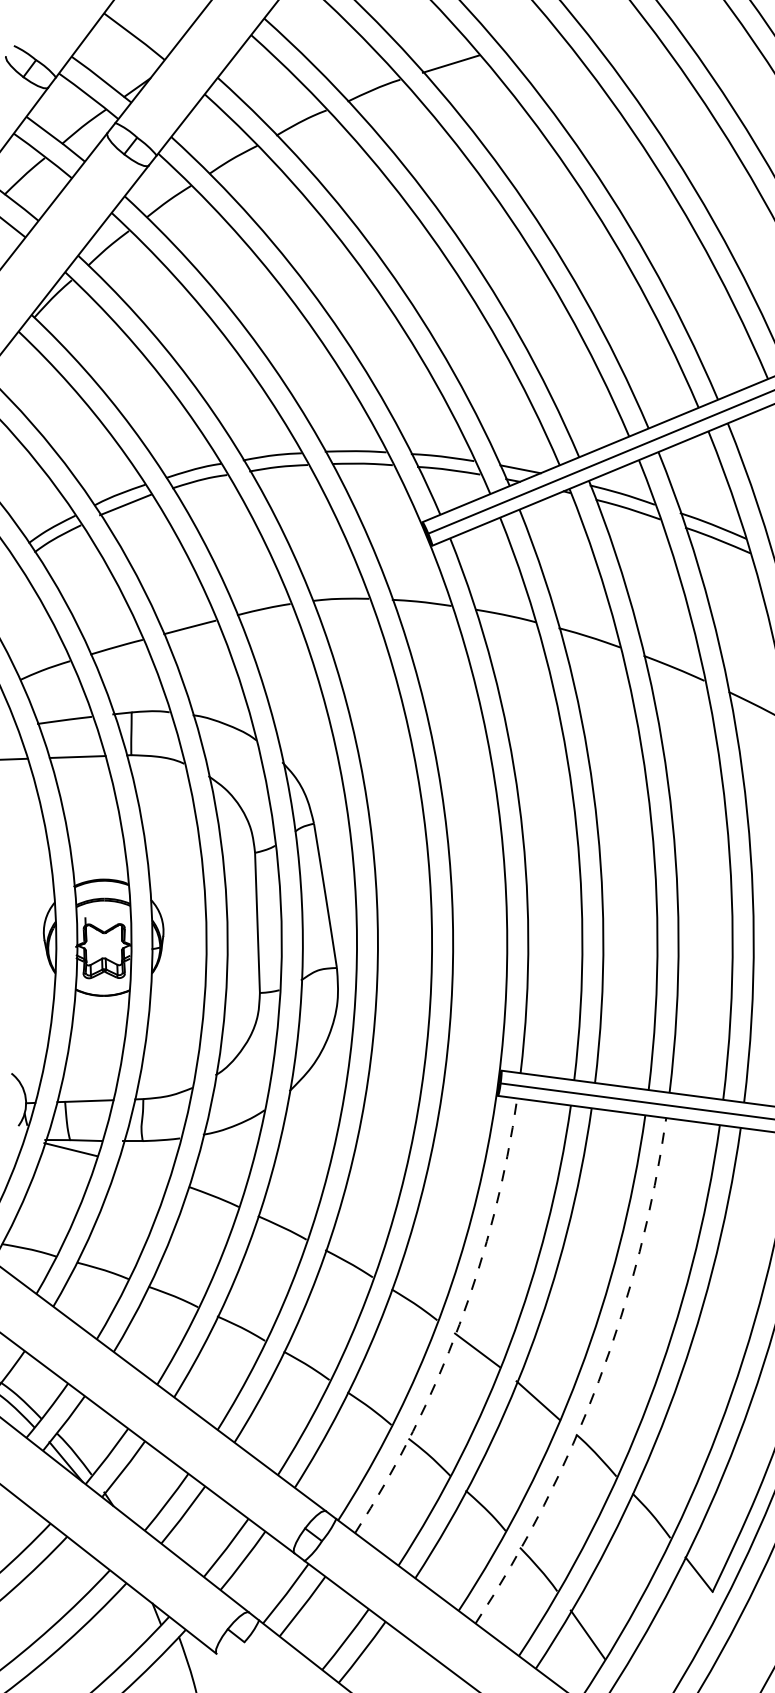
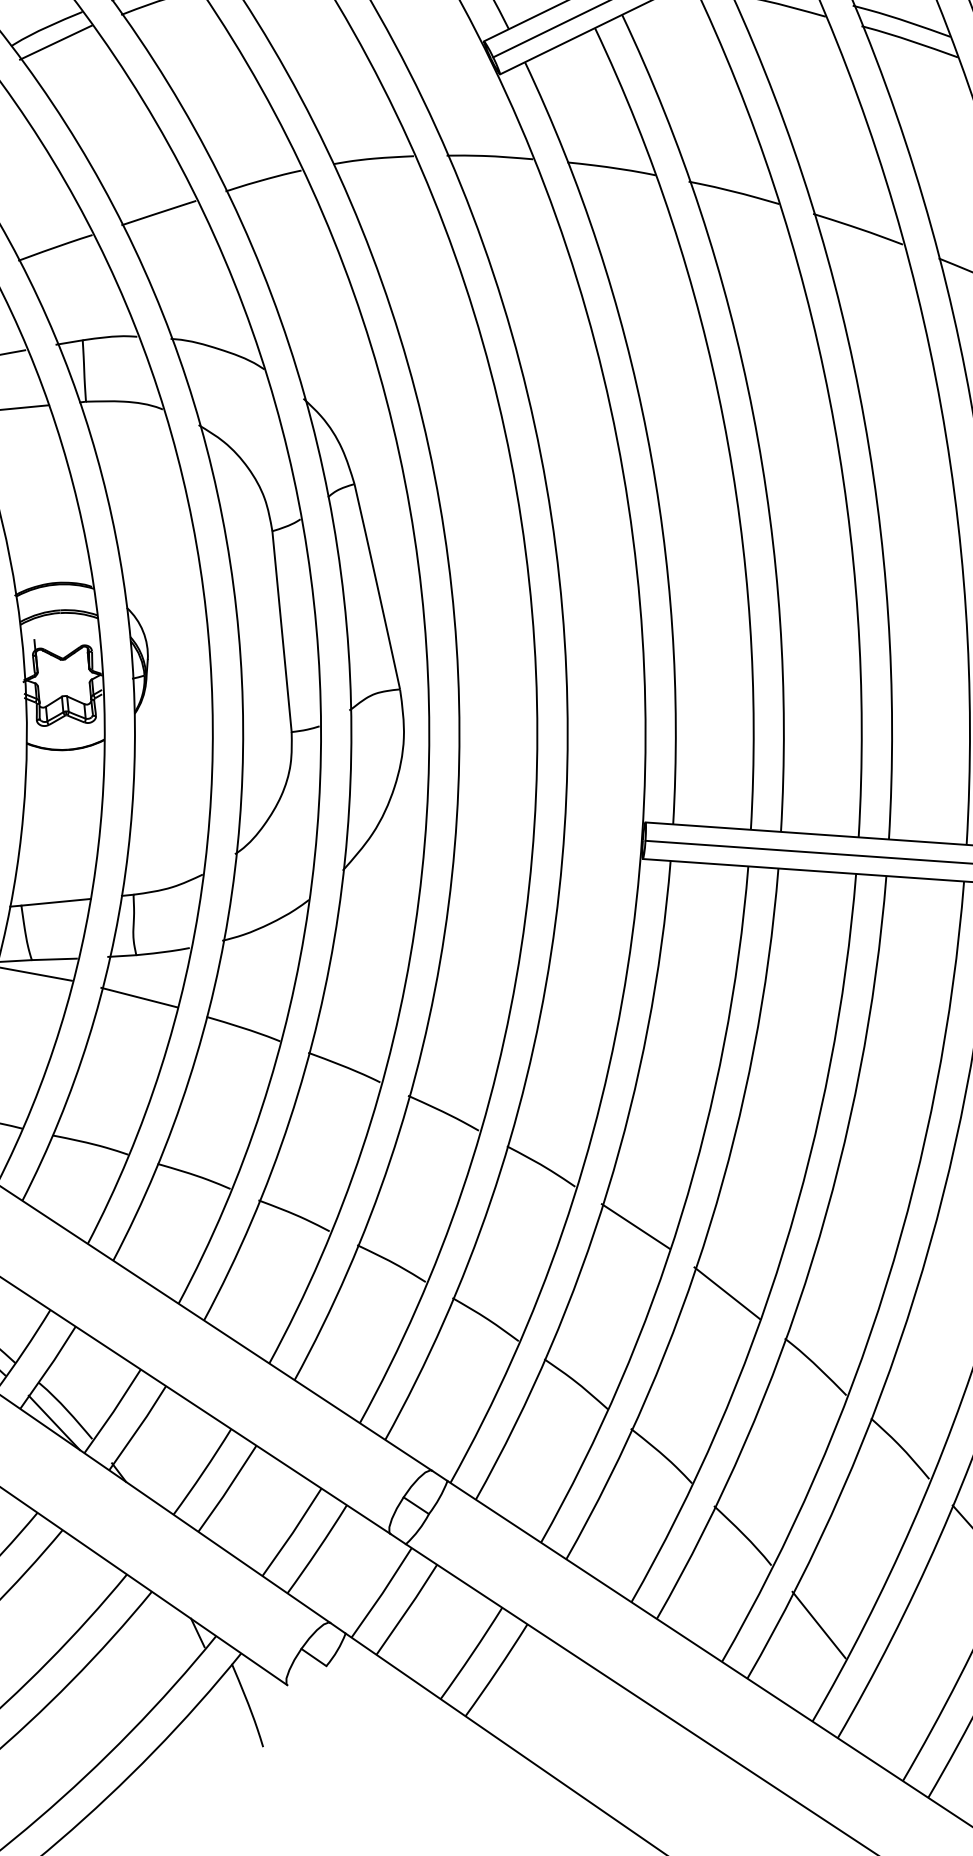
line: (143, 1170) -> (140, 997), added
arc: (459, 1324) -> (607, 1190), dashed -> solid
arc: (598, 1381) -> (812, 1260), dashed -> solid

